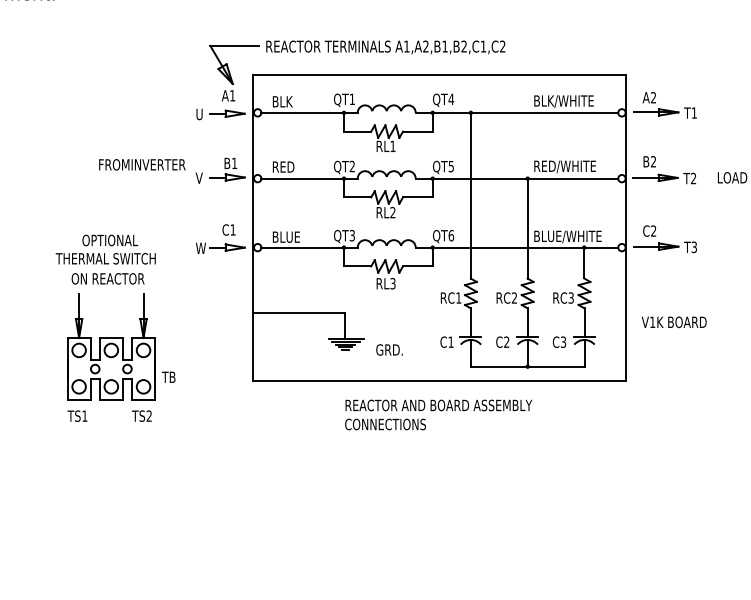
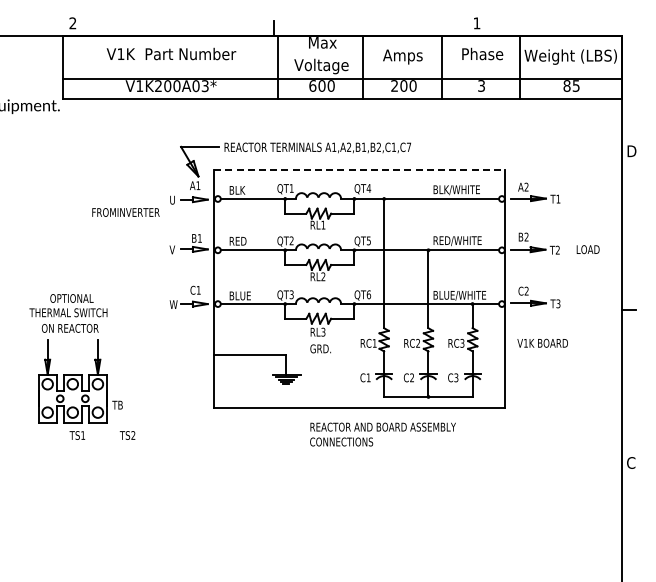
text: (502, 45) -> (408, 146), A1,A2,B1,B2,C1,C2 -> A1,A2,B1,B2,C1,C7
line: (439, 75) -> (359, 169), solid -> dashed
text: (141, 164) -> (125, 212), moved
text: (673, 321) -> (542, 342), moved
part: (114, 337) -> (75, 374), moved
text: (389, 349) -> (320, 348), moved
text: (437, 414) -> (382, 434), moved

